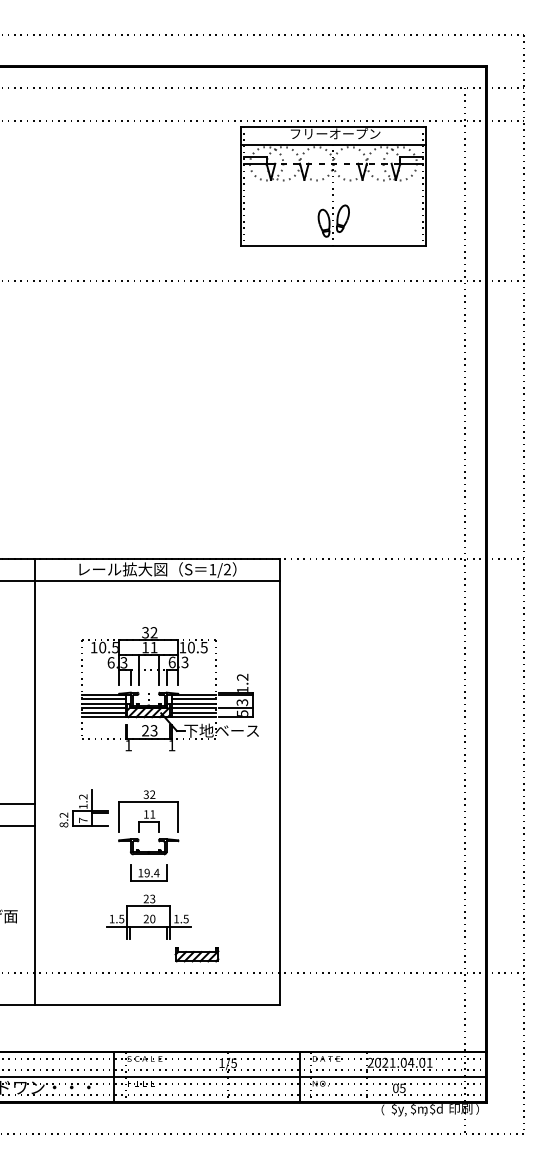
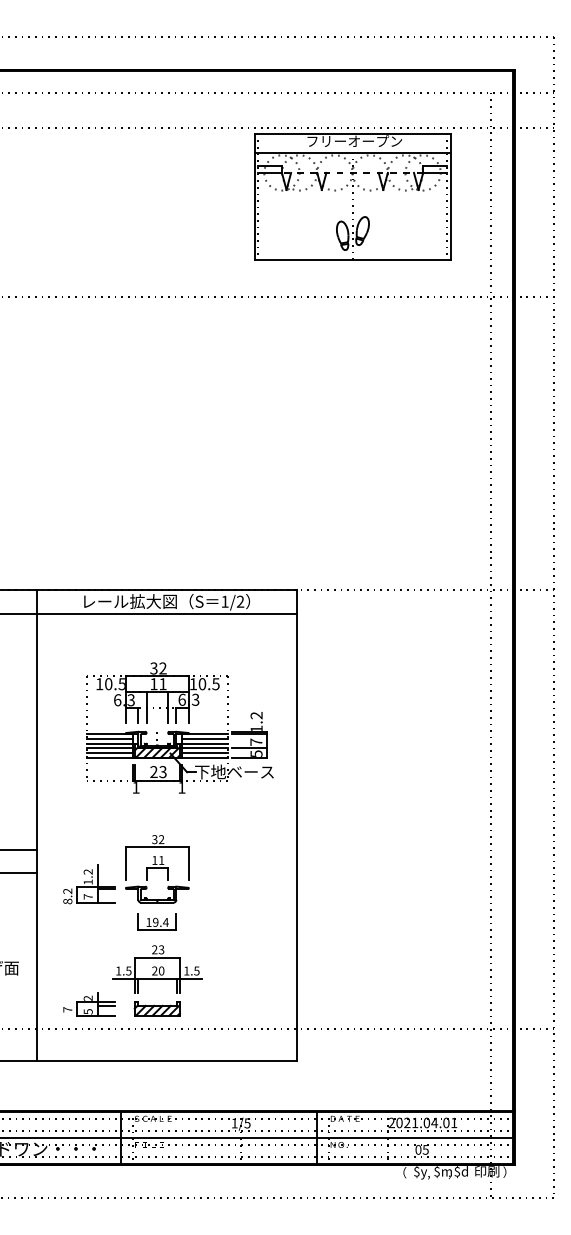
text: (242, 701) -> (256, 741), 3 -> 7
part: (84, 808) -> (89, 884), moved
part: (84, 950) -> (89, 1004), added
part: (196, 954) -> (156, 1008), moved

